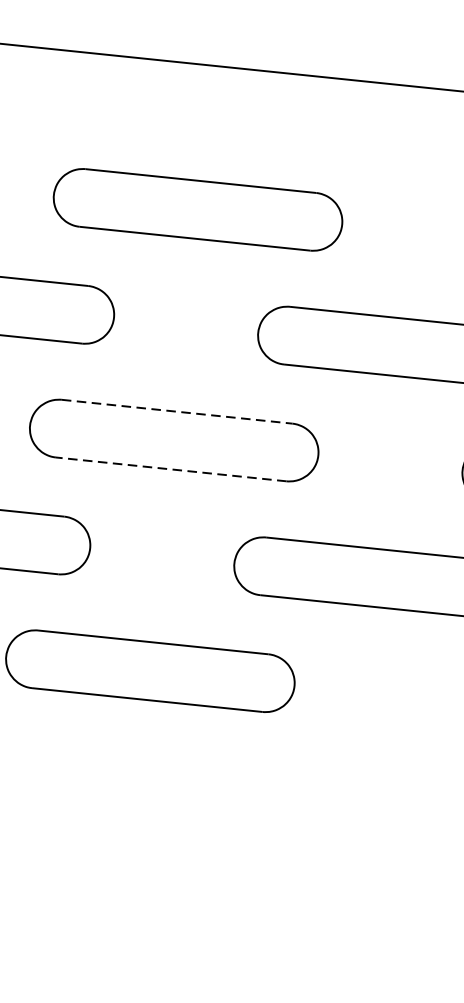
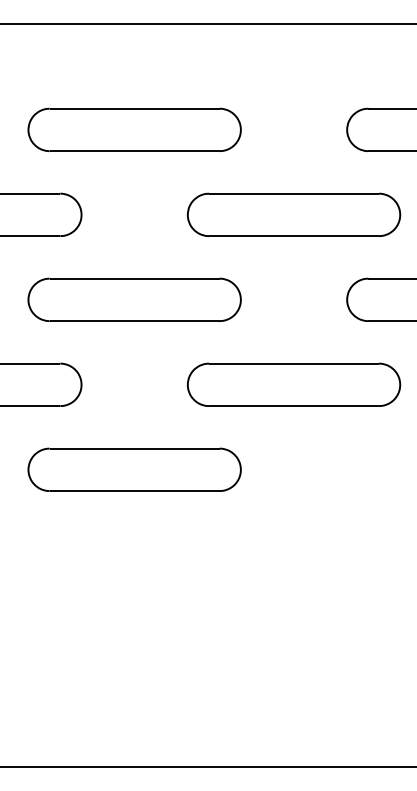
line: (176, 411) -> (134, 278), dashed -> solid
line: (170, 469) -> (134, 321), dashed -> solid

